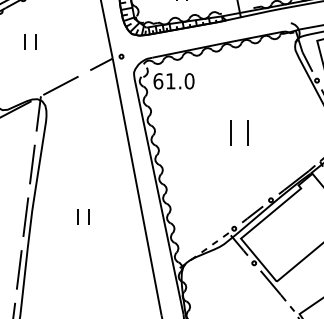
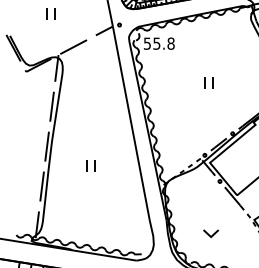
text: (172, 81) -> (158, 43), 61.0 -> 55.8
part: (239, 132) -> (208, 82), size x0.62
part: (83, 217) -> (90, 165), moved

